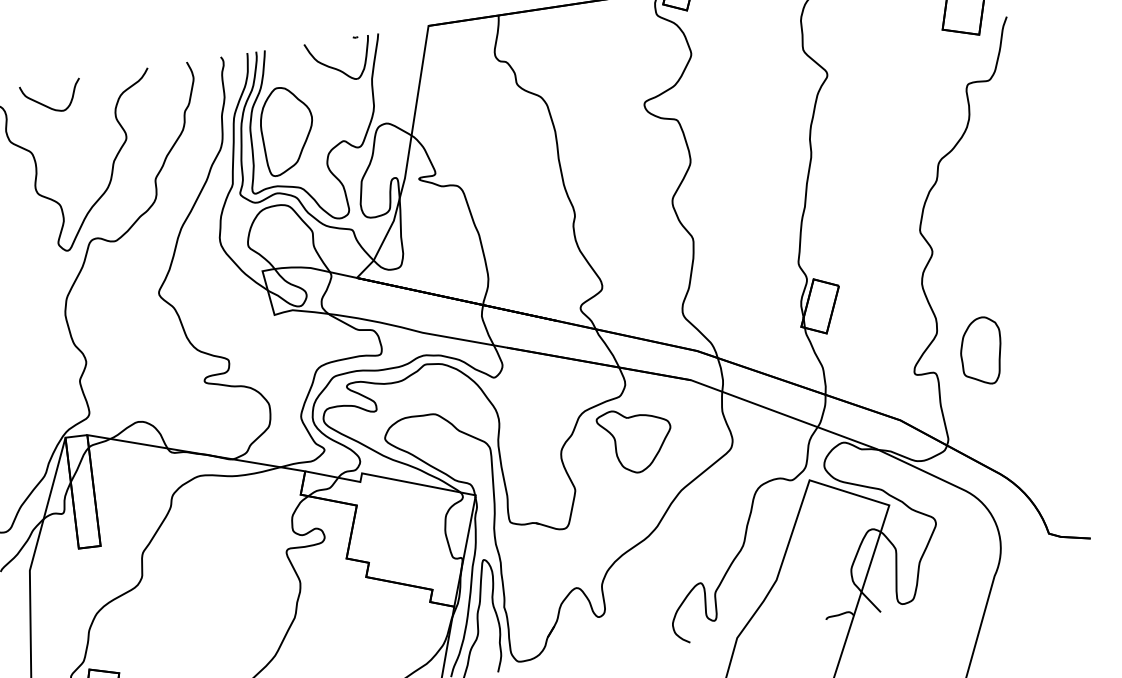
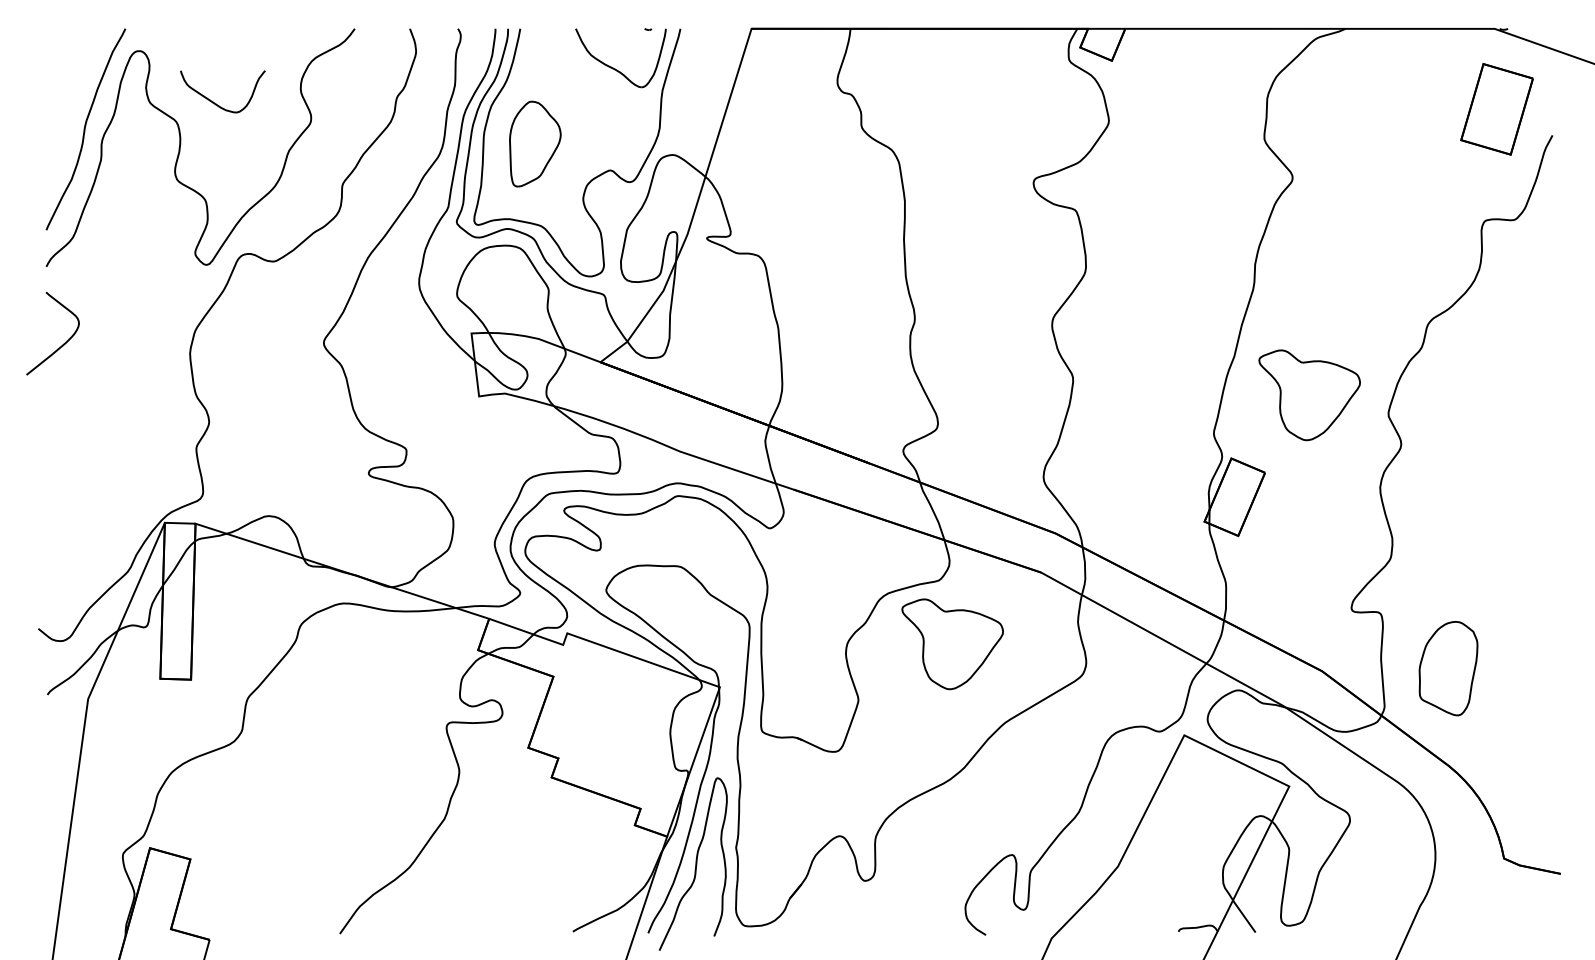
curve: (48, 106) -> (216, 103), moved
part: (287, 129) -> (535, 143), size x0.7
part: (862, 226) -> (1309, 395), added
part: (981, 351) -> (1448, 668), moved

